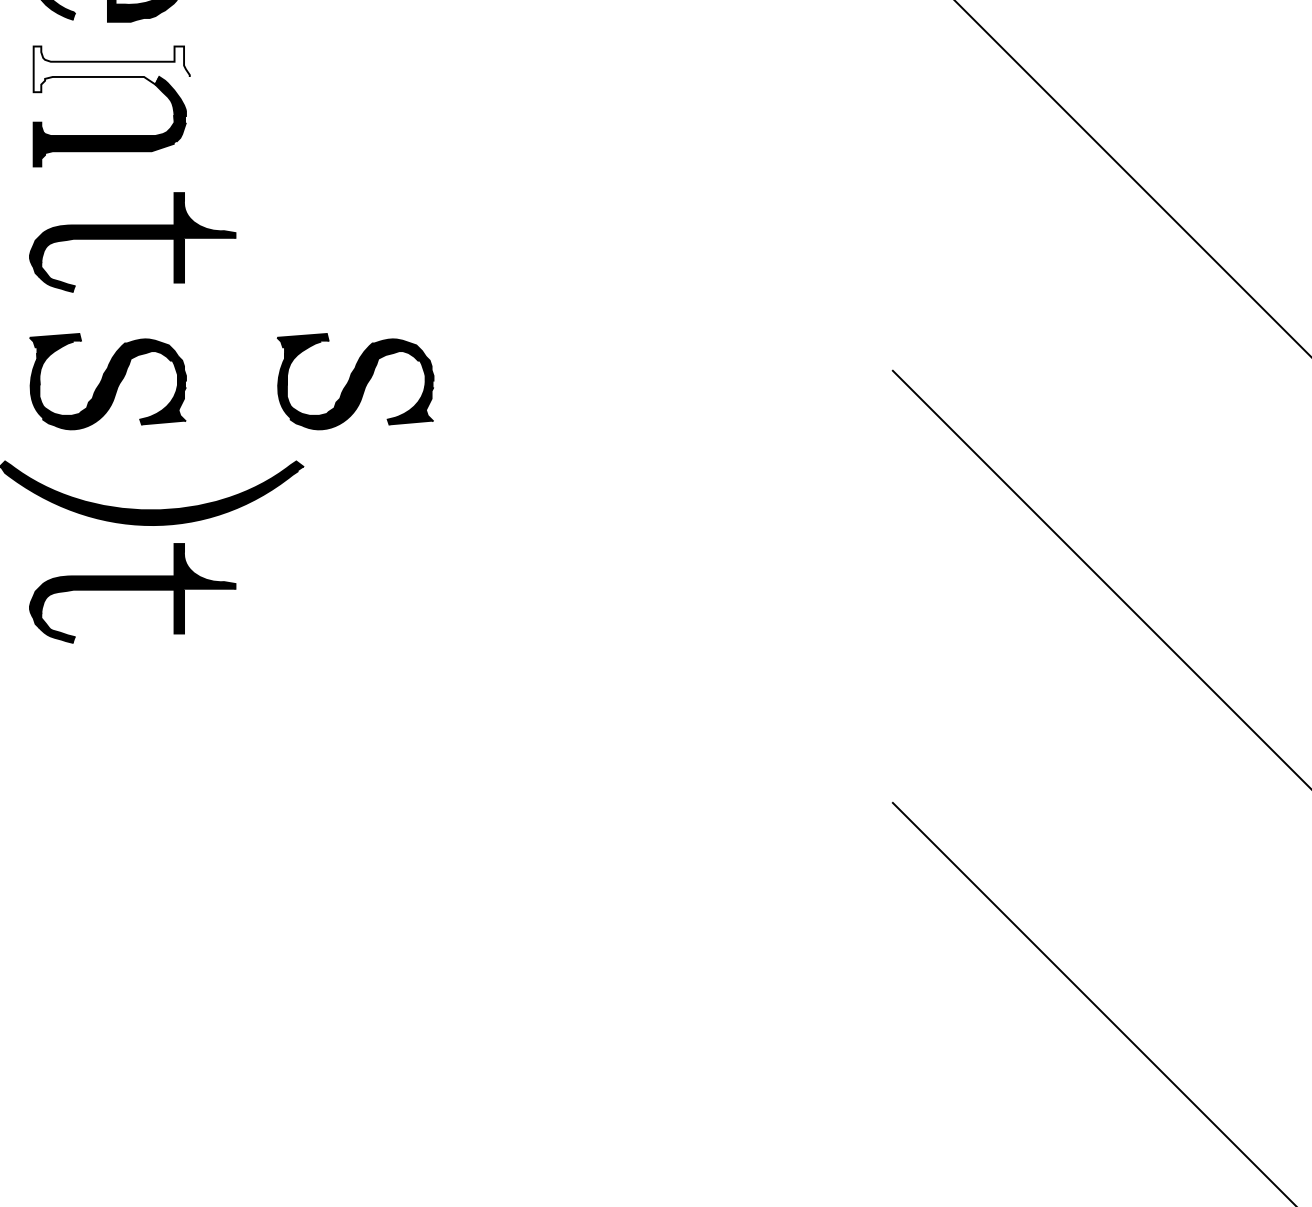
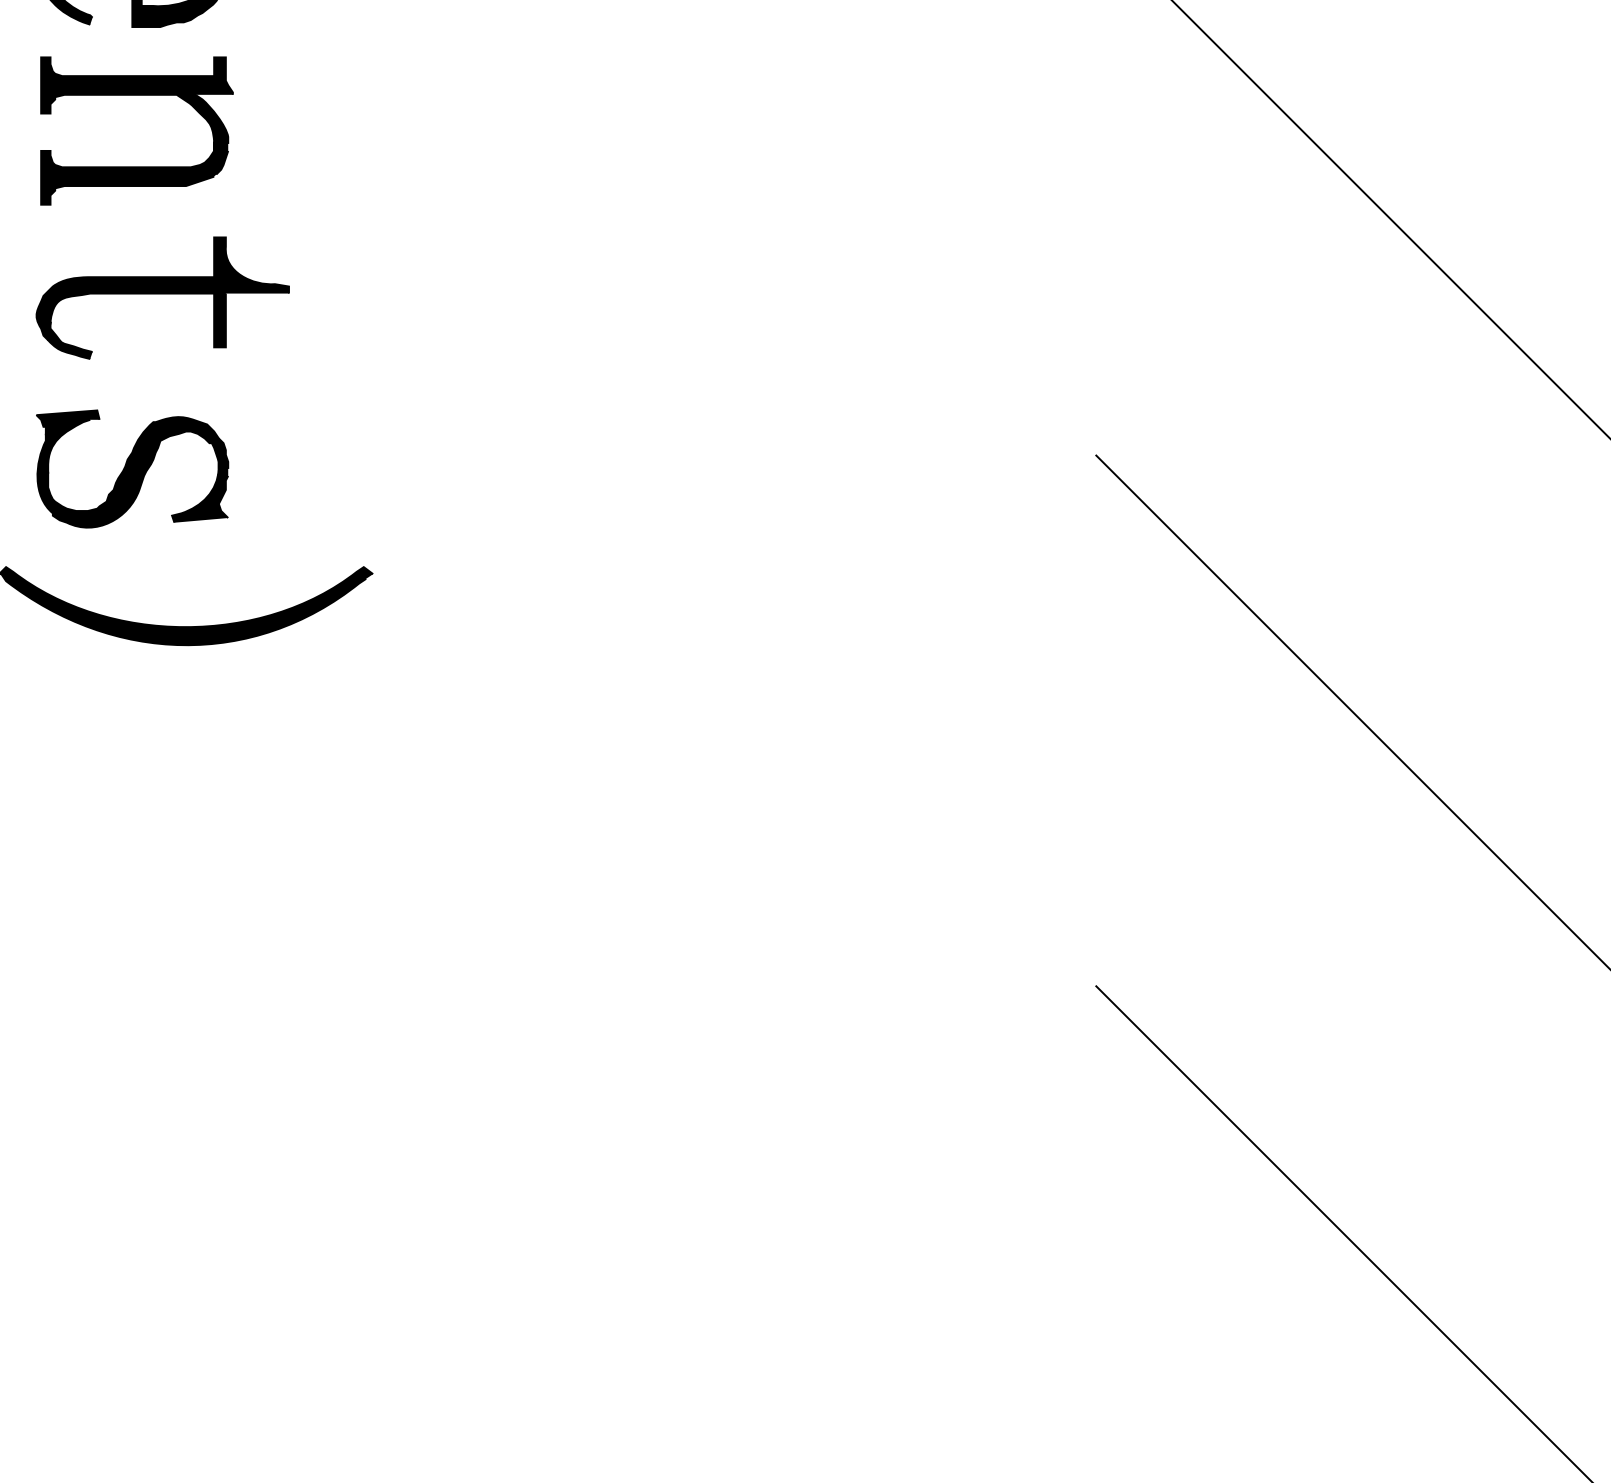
fill: (111, 69) -> (136, 85), added
part: (355, 381) -> (436, 468), removed
part: (132, 592) -> (162, 728), removed

